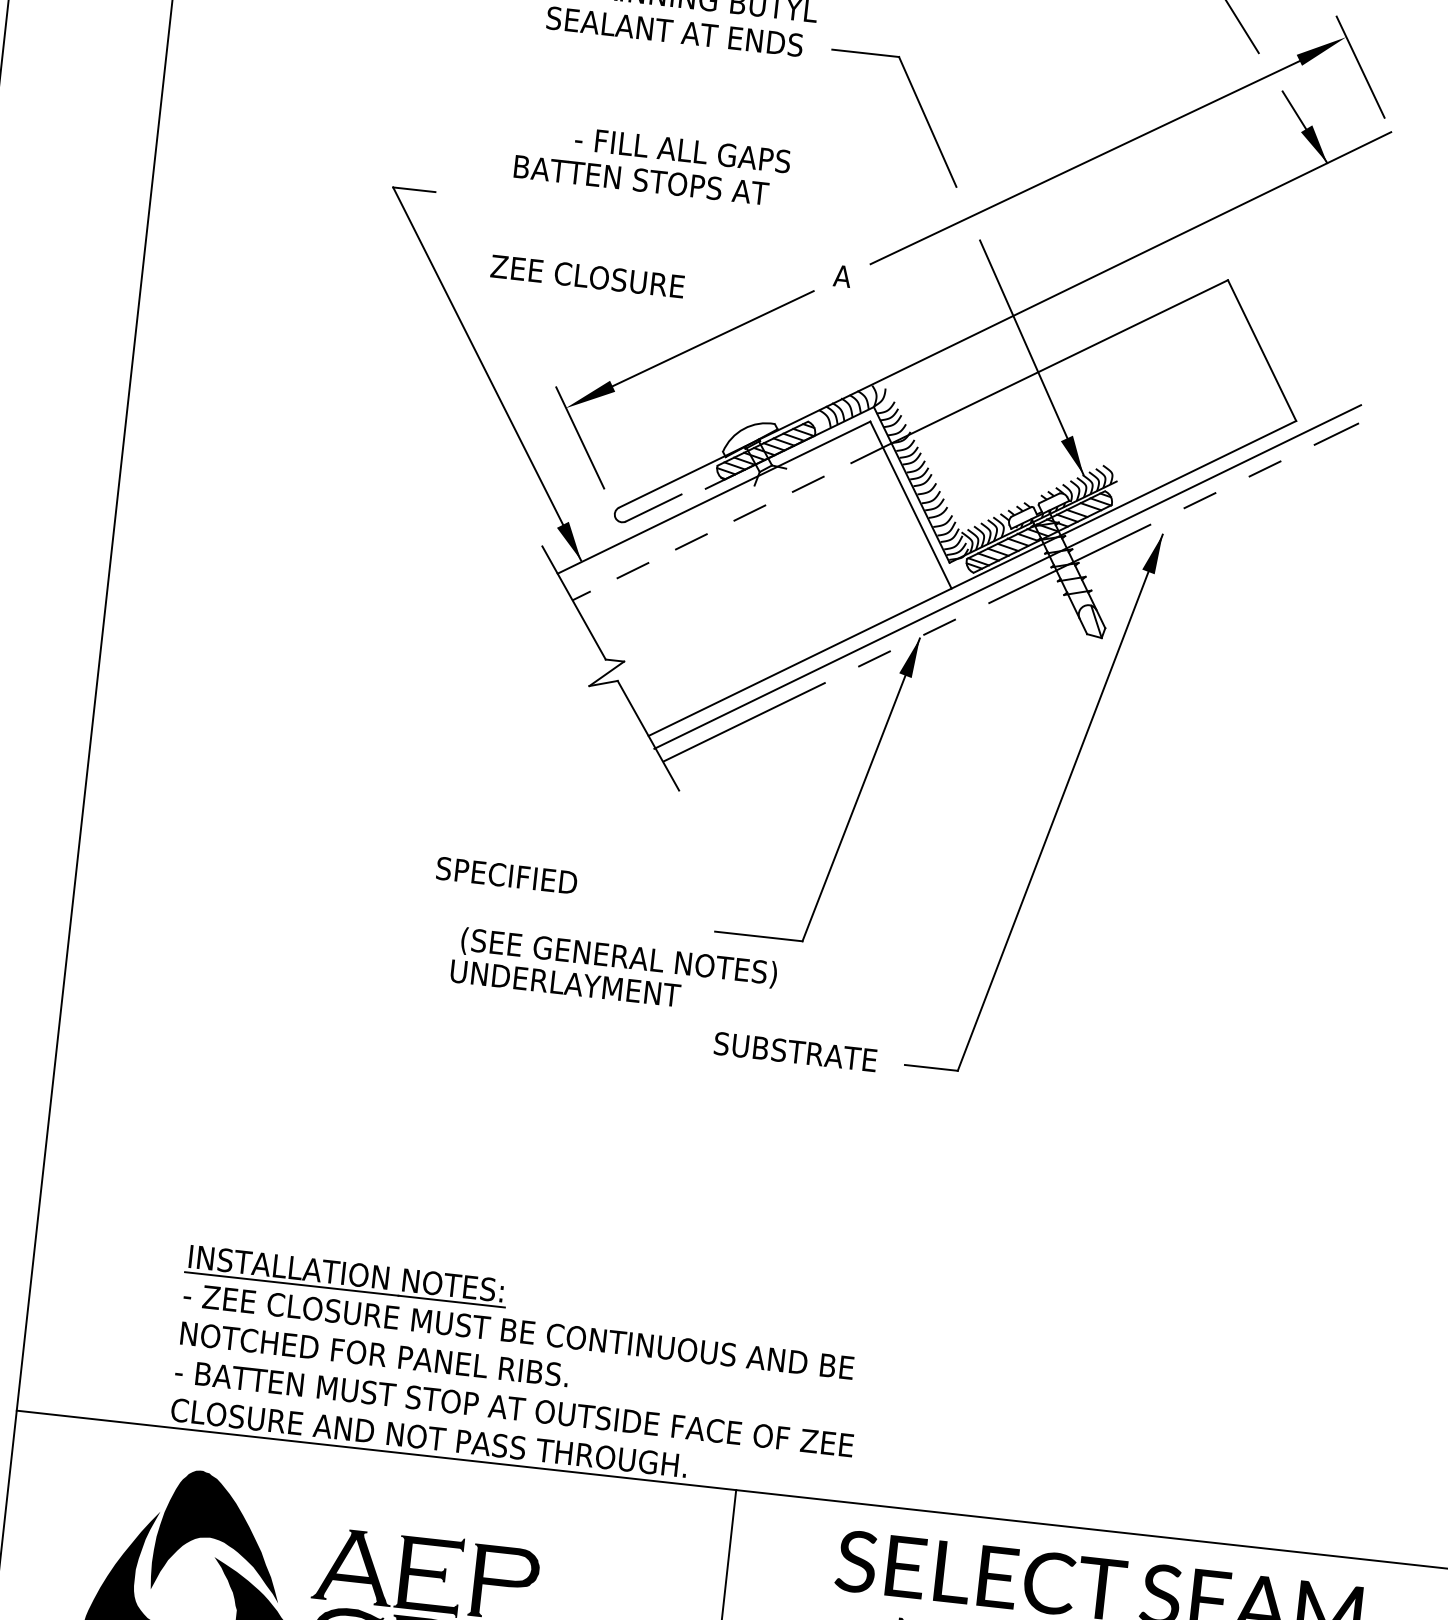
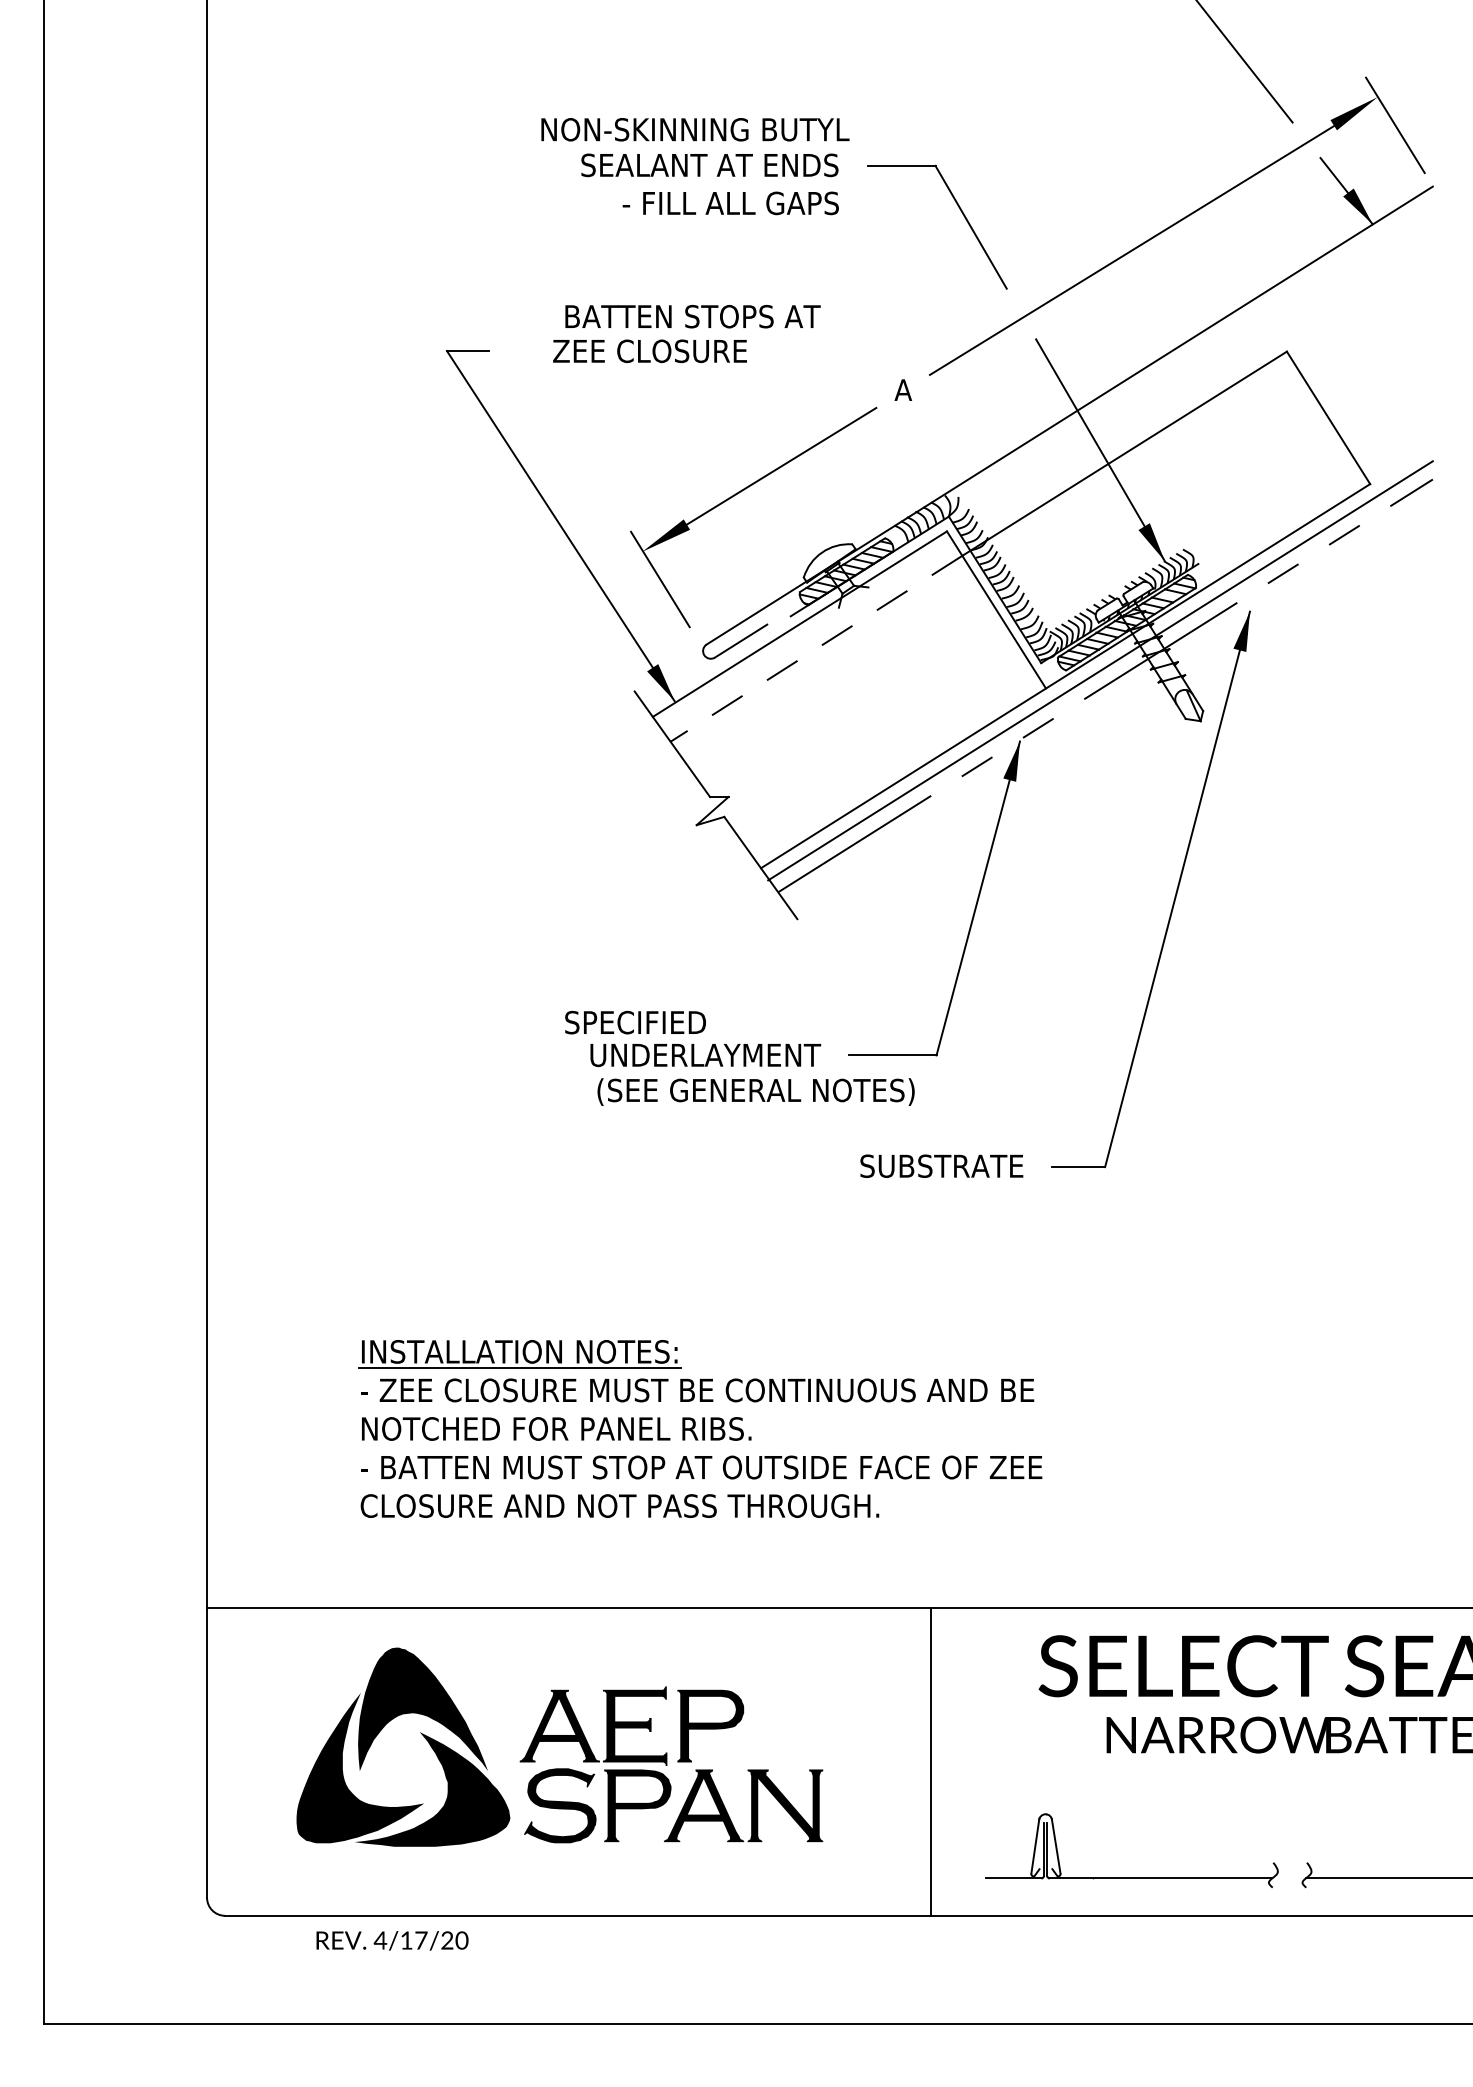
text: (682, 150) -> (730, 203), moved
text: (587, 276) -> (649, 351), moved
text: (565, 983) -> (705, 1055), moved
part: (517, 1369) -> (700, 1428), moved

